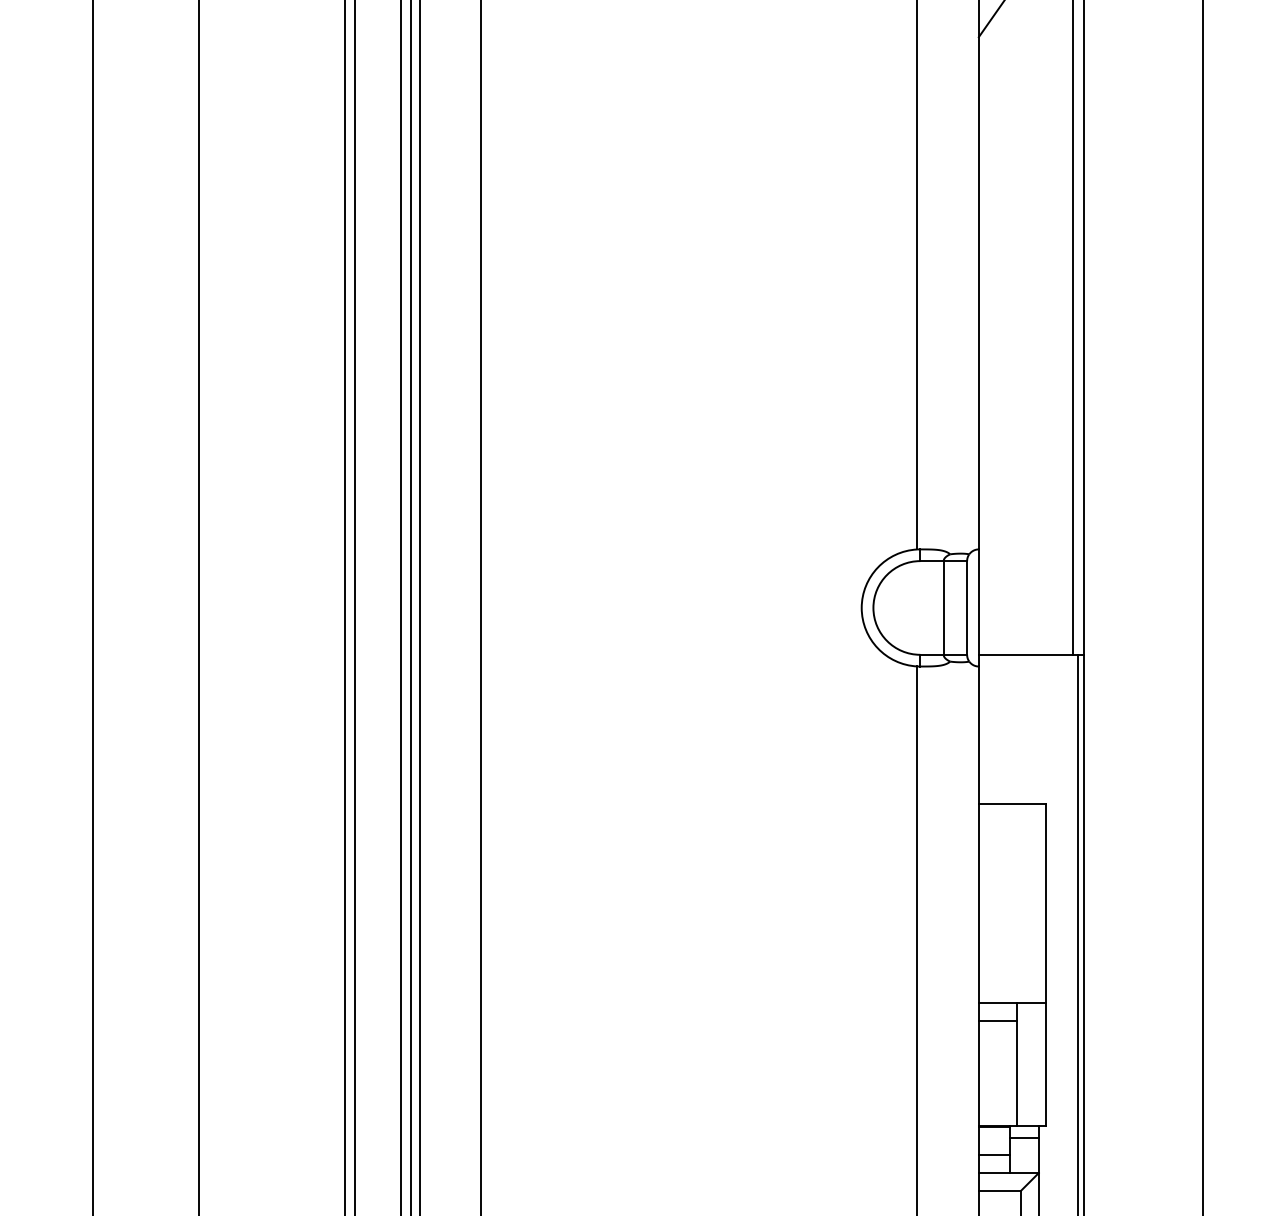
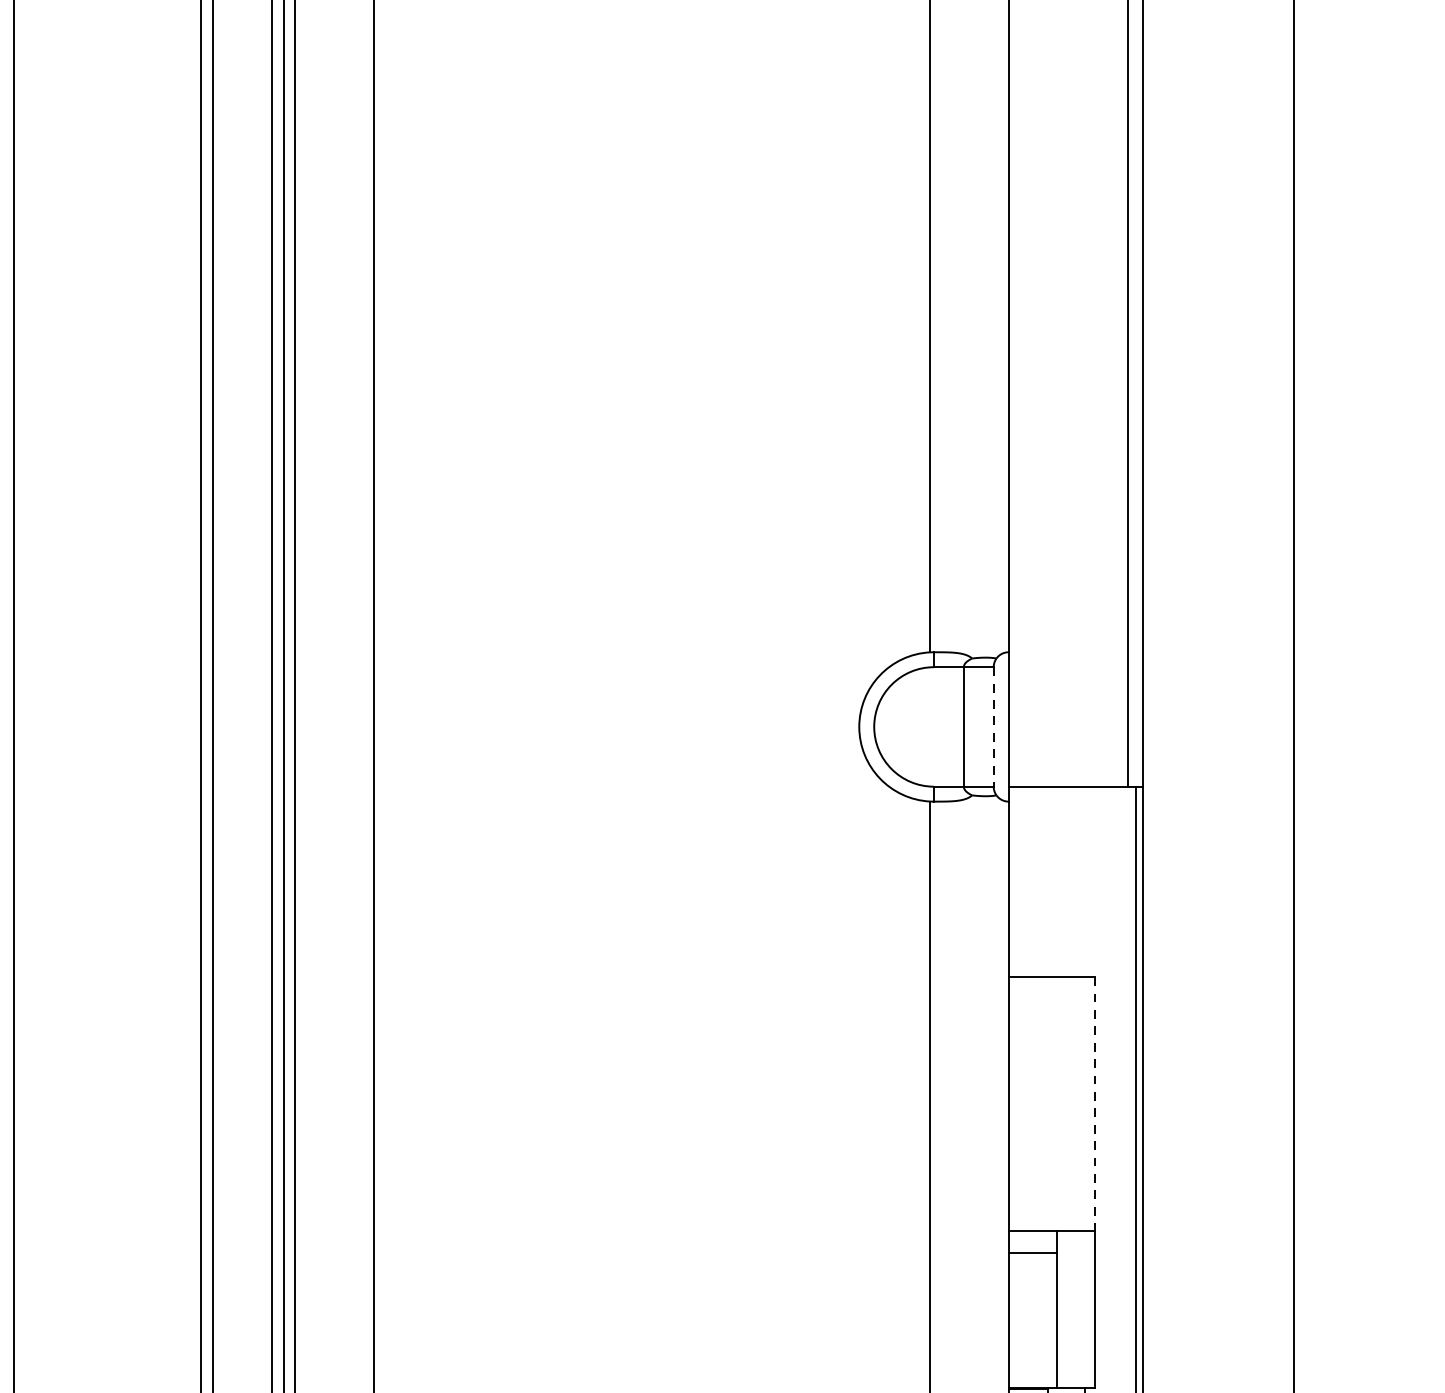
line: (967, 607) -> (994, 726), solid -> dashed
line: (1046, 903) -> (1094, 1103), solid -> dashed

